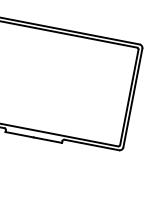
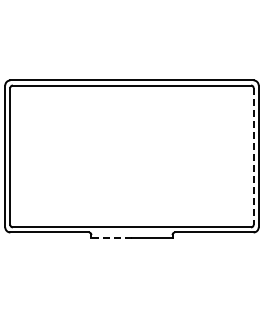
line: (129, 97) -> (253, 156), solid -> dashed
line: (19, 134) -> (111, 237), solid -> dashed

